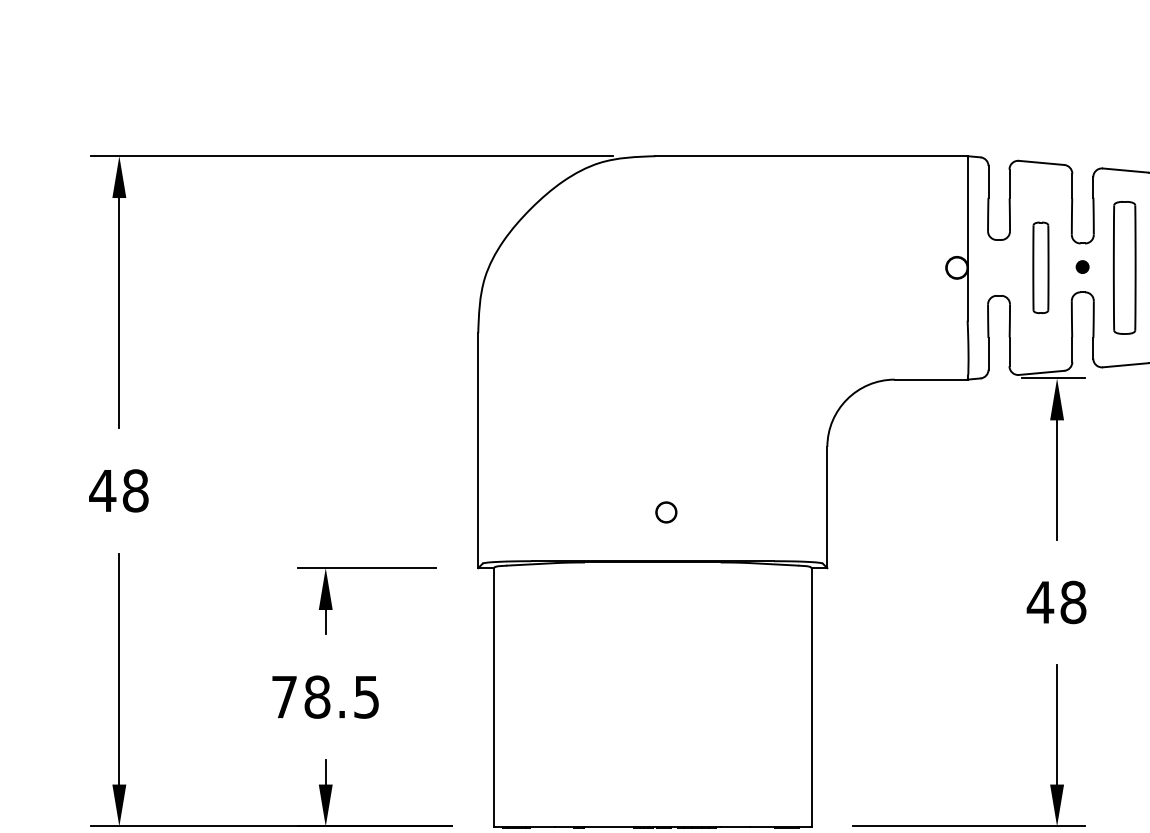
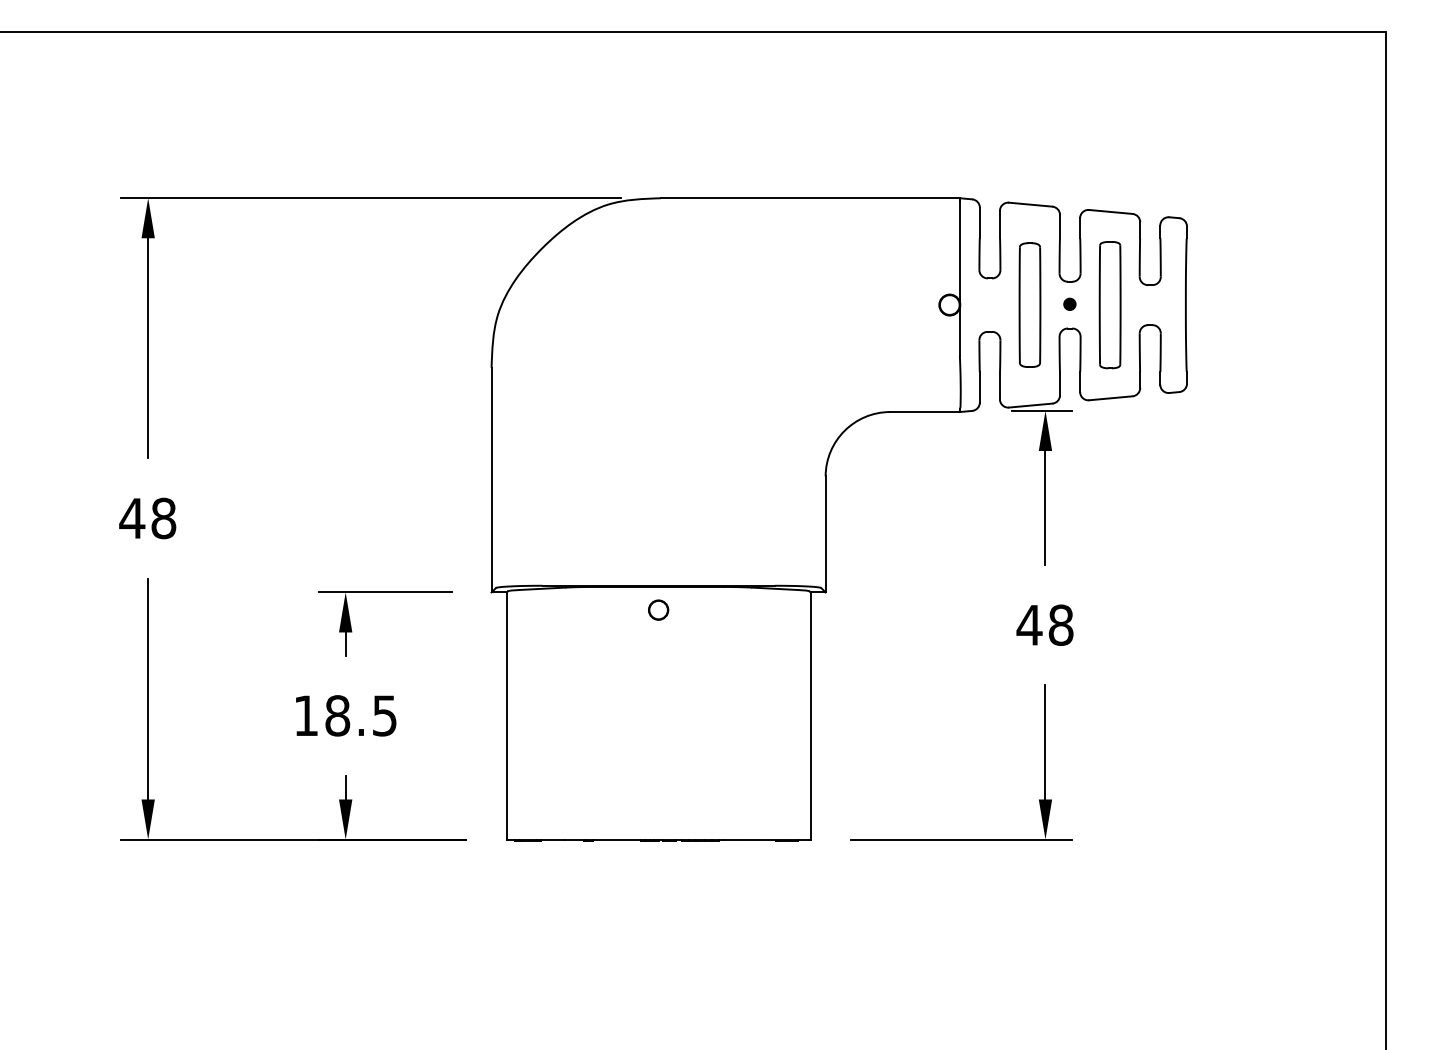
part: (1040, 267) -> (1029, 304), size x1.43
circle: (666, 511) -> (658, 609), moved
text: (283, 696) -> (305, 715), 78.5 -> 18.5

